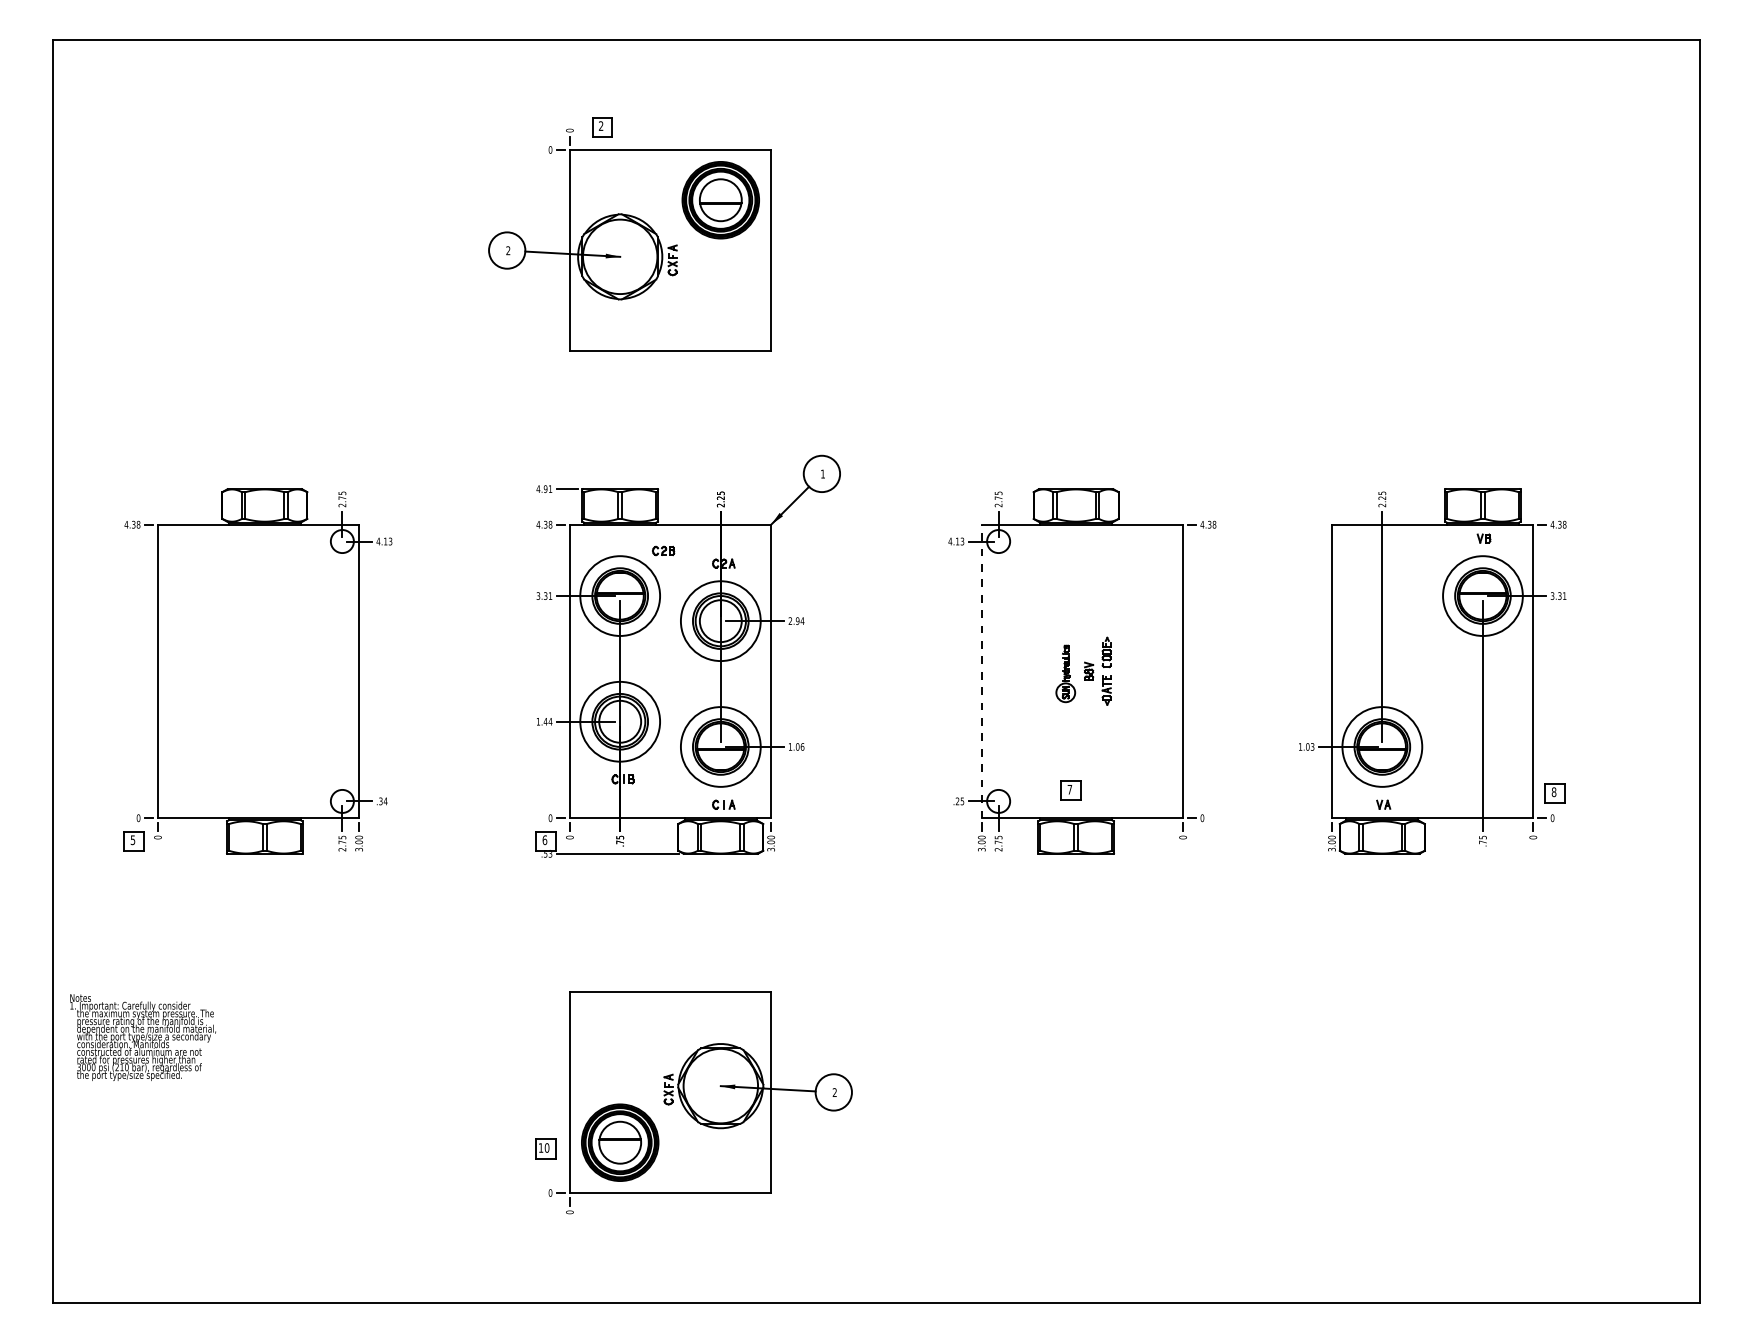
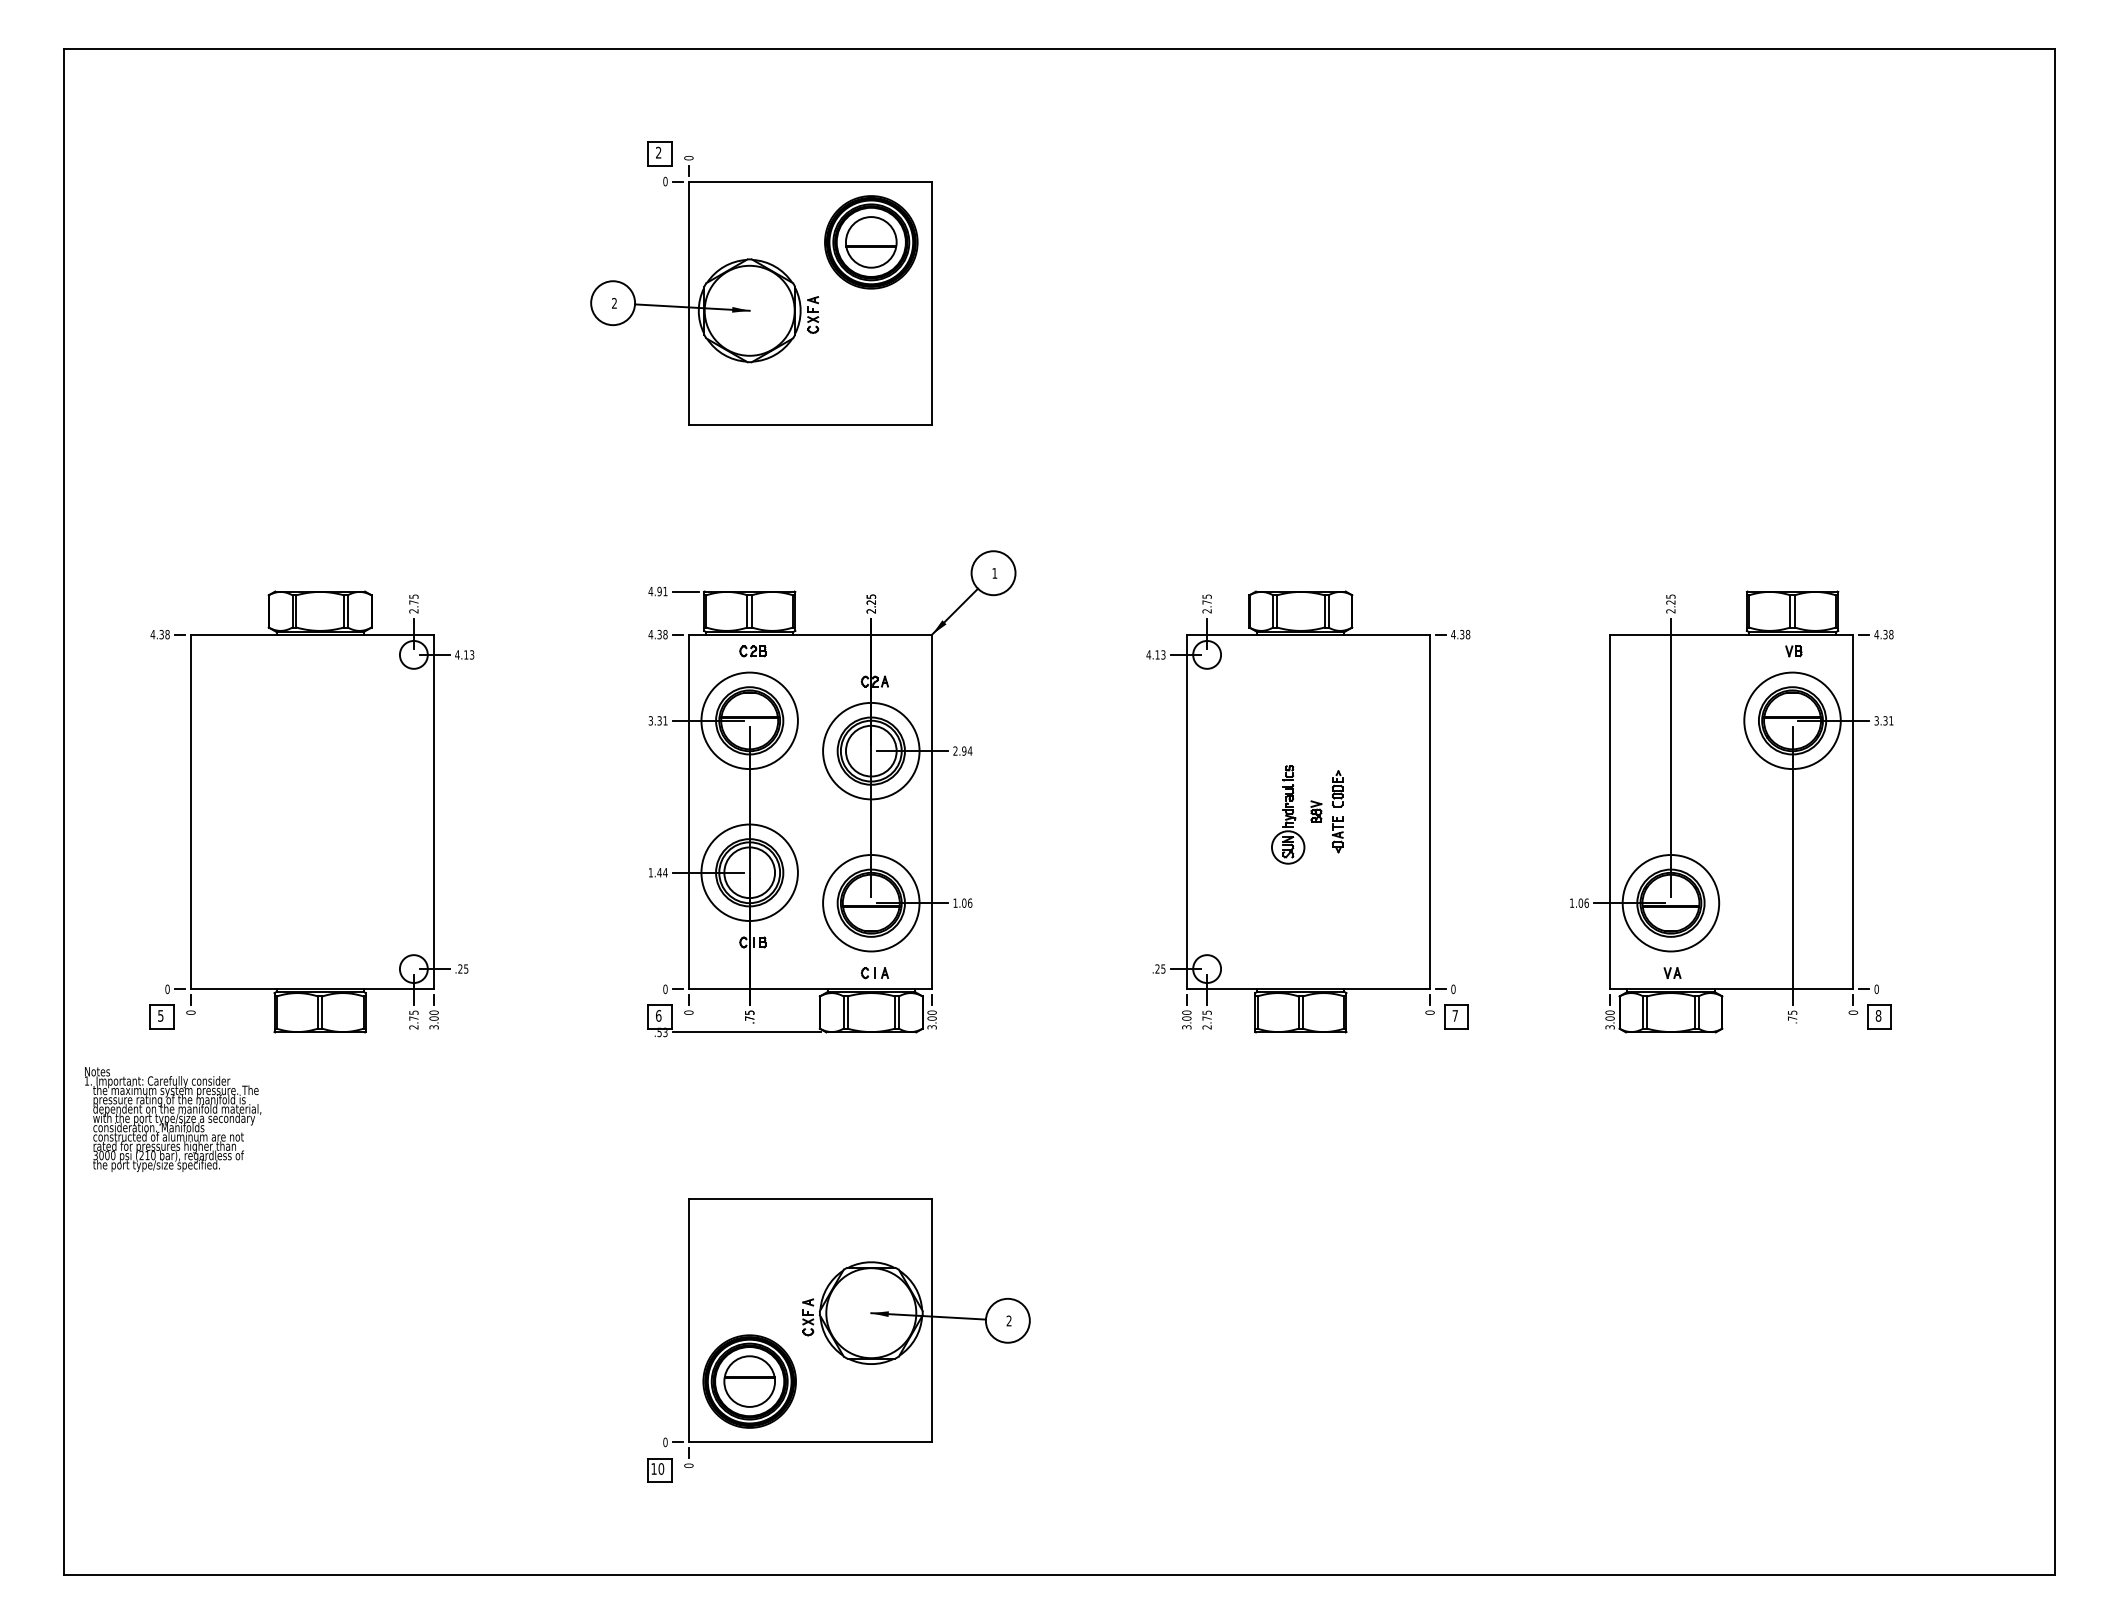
part: (601, 126) -> (659, 153), moved
part: (663, 551) -> (752, 651), moved
line: (981, 671) -> (1186, 811), dashed -> solid
part: (1065, 673) -> (1288, 814), size x1.43
text: (1312, 746) -> (1586, 902), 1.03 -> 1.06
part: (1070, 790) -> (1456, 1016), moved
part: (1554, 792) -> (1879, 1016), moved
text: (383, 800) -> (463, 968), .34 -> .25
text: (143, 1037) -> (173, 1119), moved
part: (545, 1149) -> (659, 1470), moved

